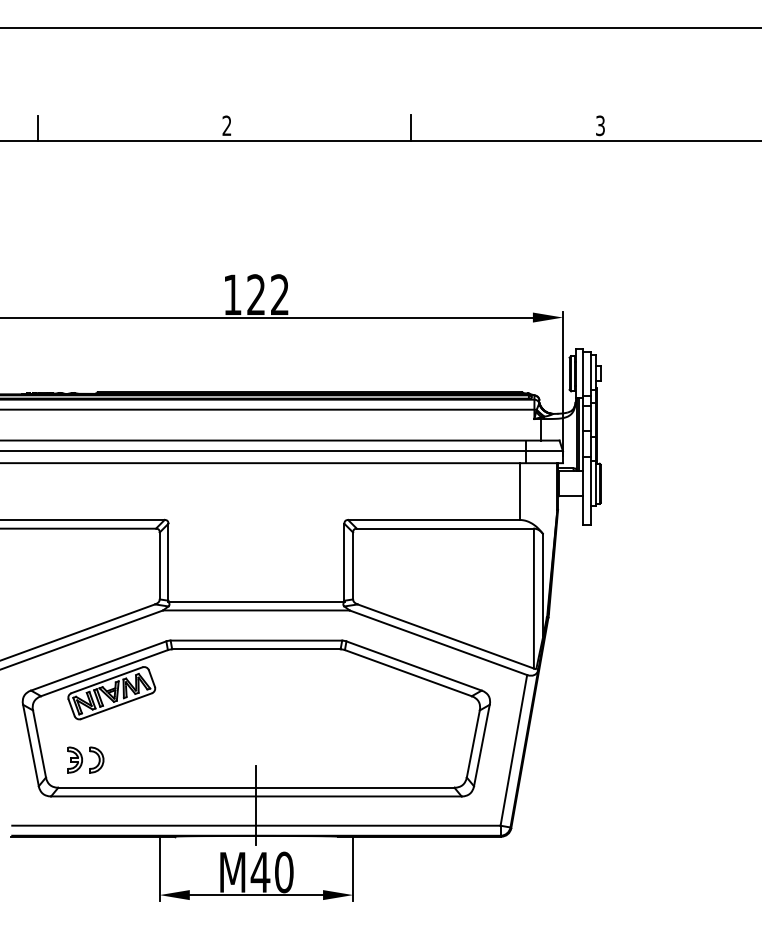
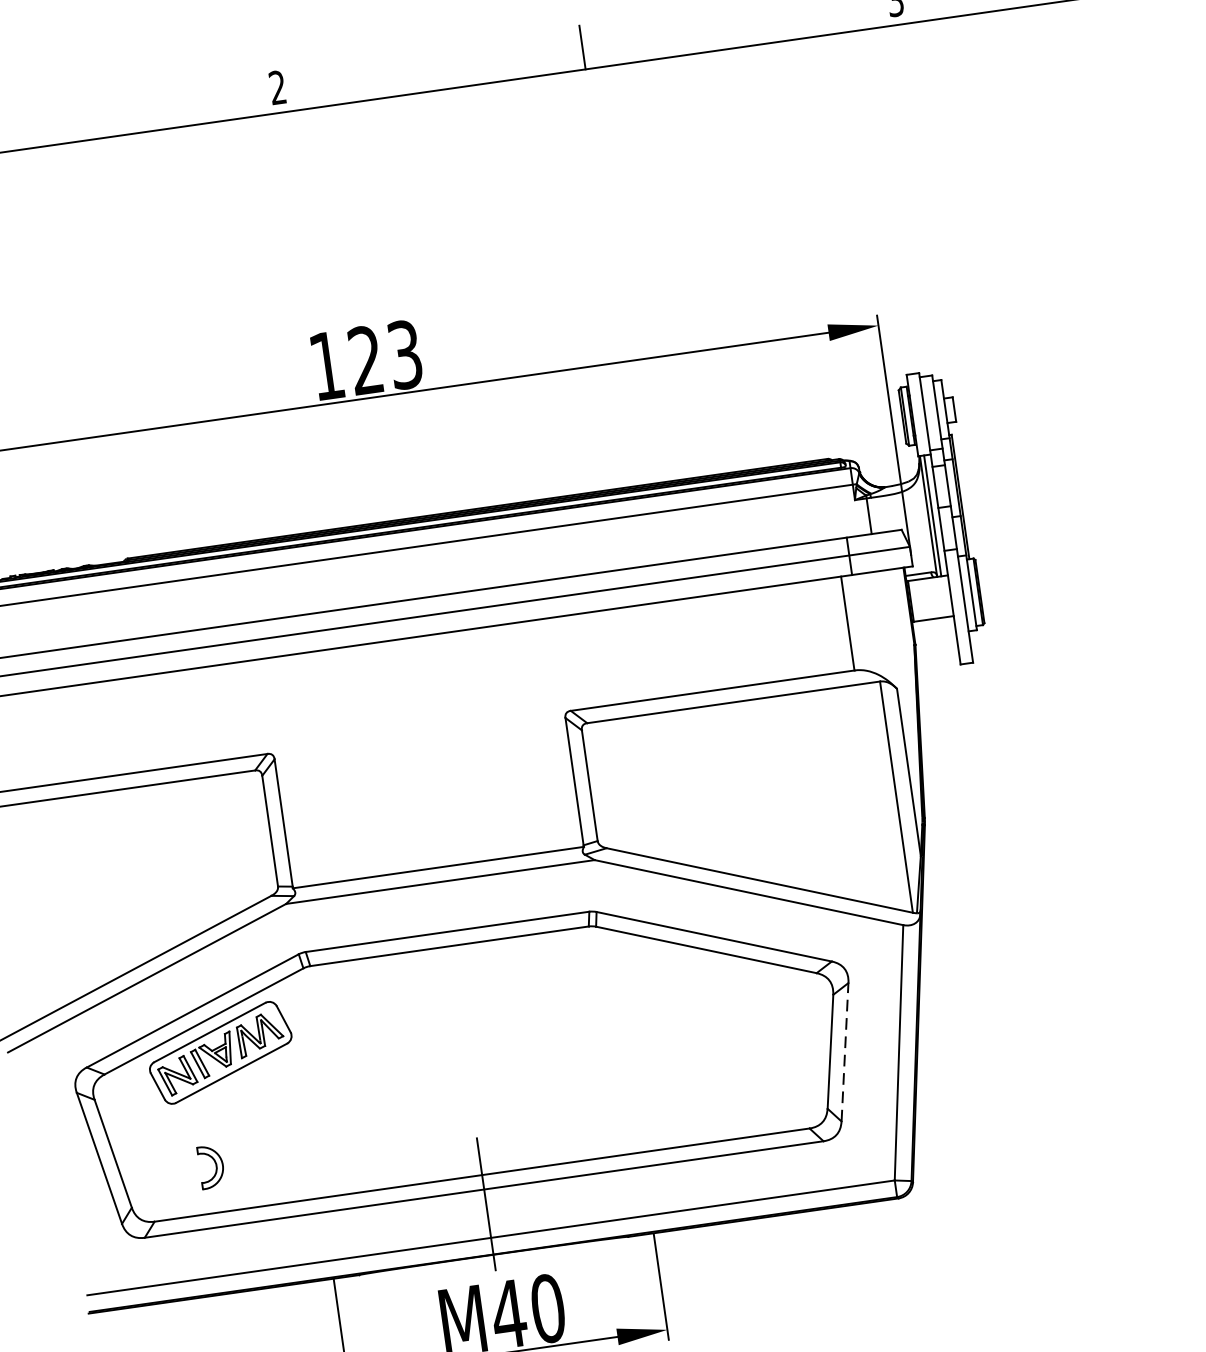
text: (279, 294) -> (404, 354), 122 -> 123
line: (482, 745) -> (845, 1052), solid -> dashed
part: (74, 759) -> (174, 1171), removed

